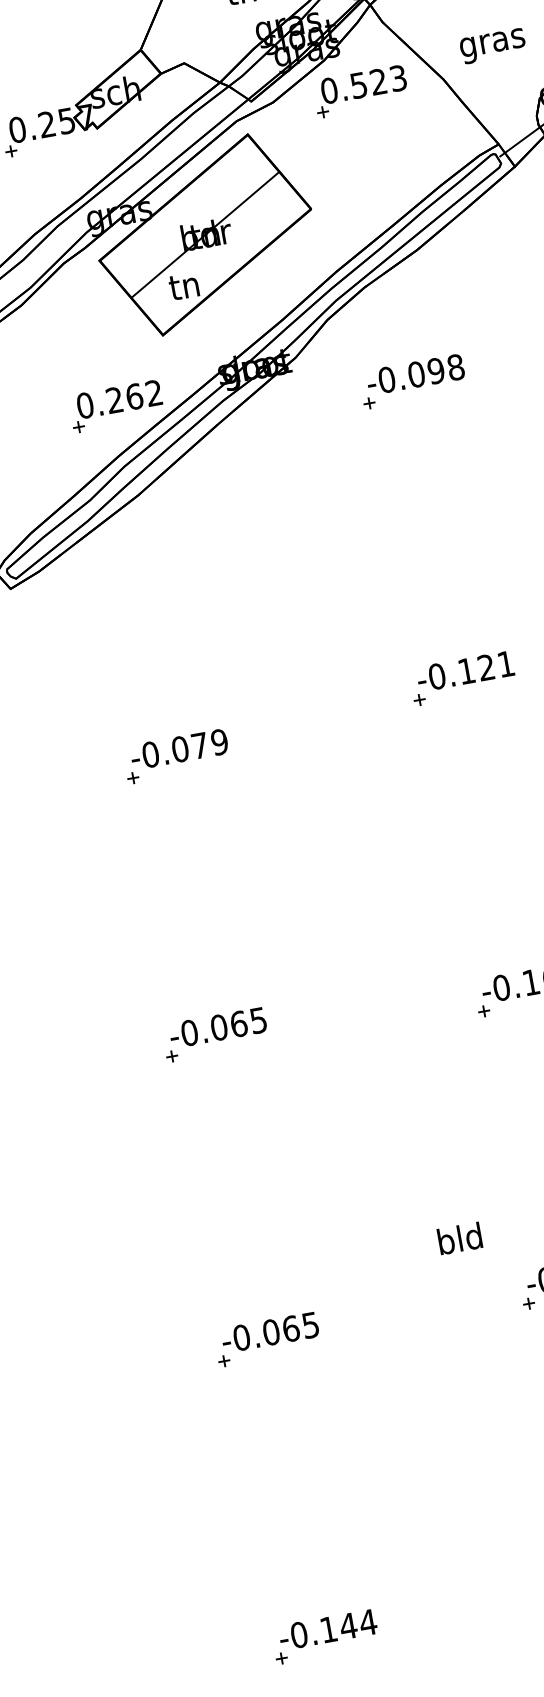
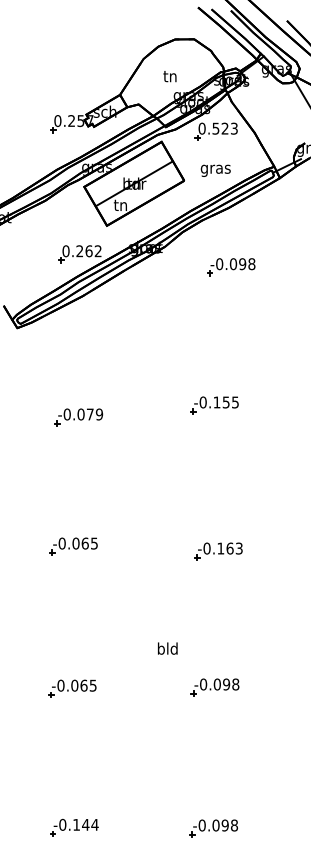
text: (492, 45) -> (215, 170), moved
part: (413, 382) -> (231, 267), moved
text: (495, 666) -> (230, 402), -0.121 -> -0.155
text: (459, 1238) -> (167, 648), moved

